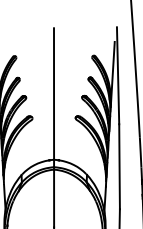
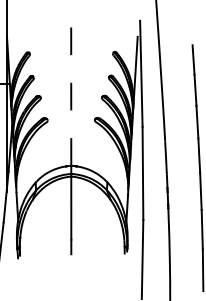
line: (54, 93) -> (71, 93), solid -> dashed

